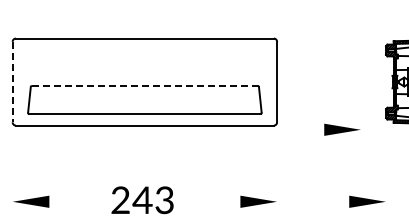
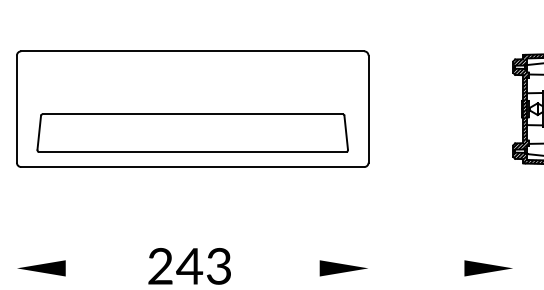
line: (12, 82) -> (16, 109), dashed -> solid
line: (144, 85) -> (192, 113), dashed -> solid
part: (342, 129) -> (455, 172), removed

